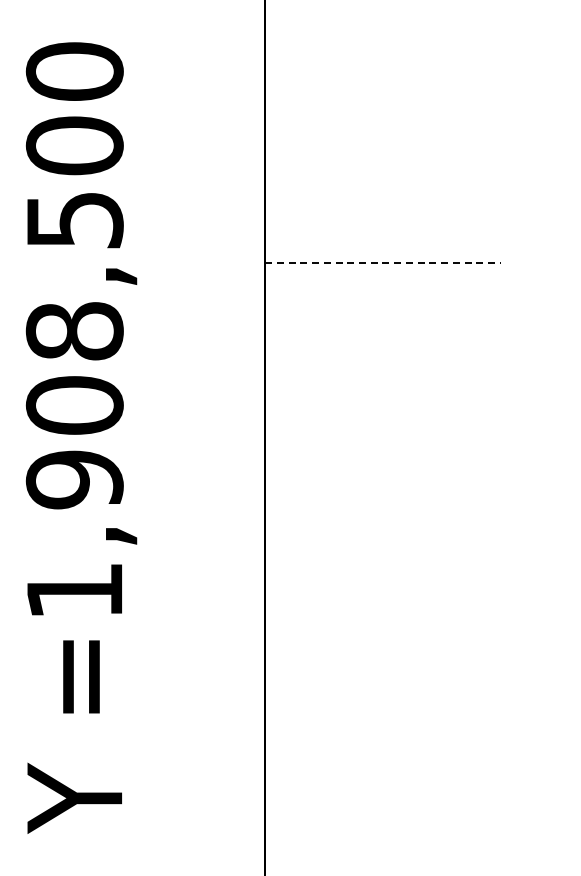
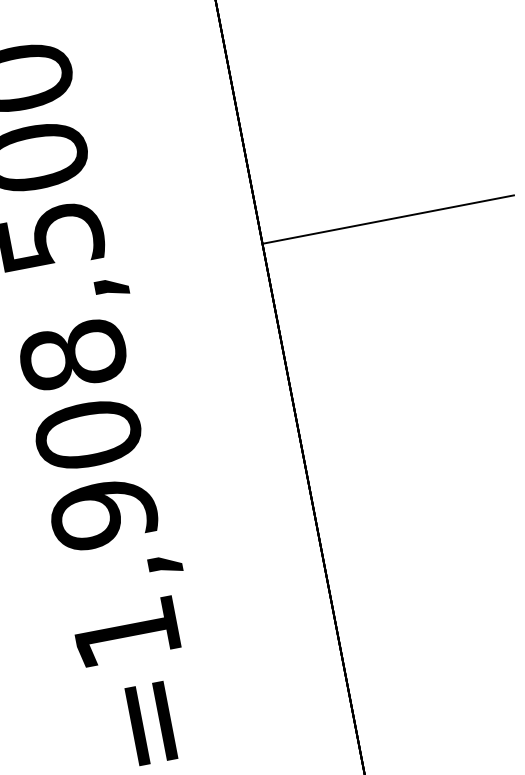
line: (383, 263) -> (388, 219), dashed -> solid

